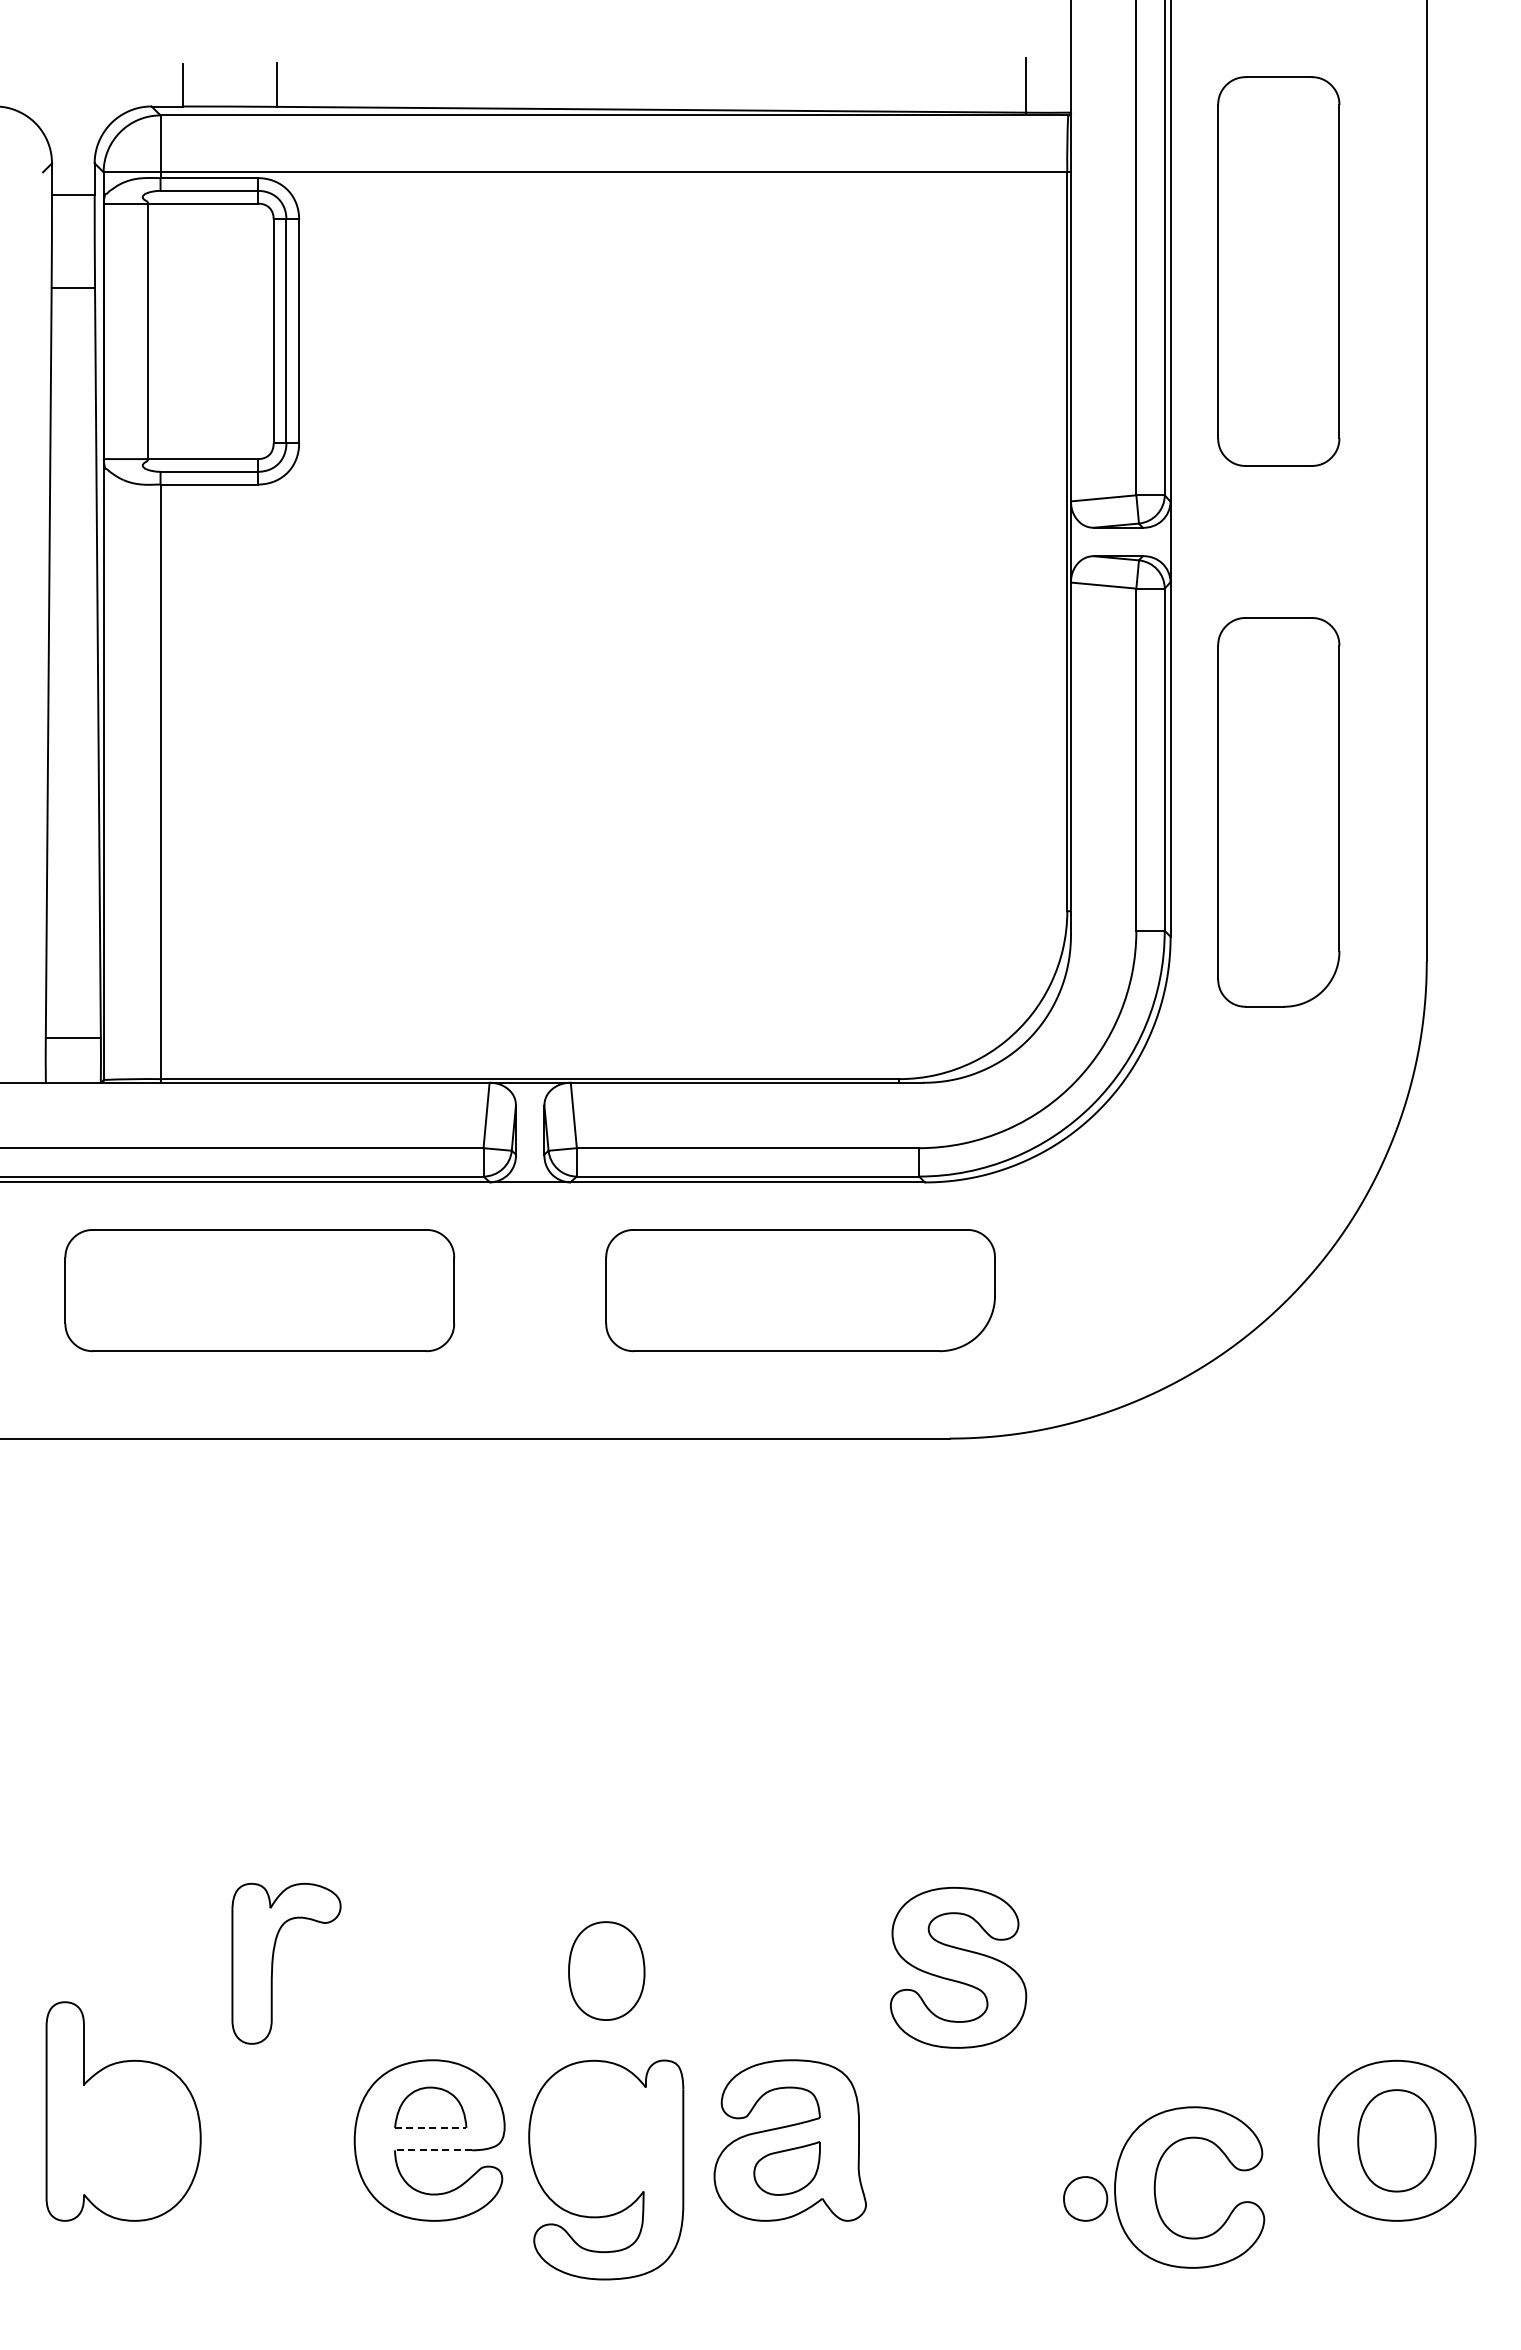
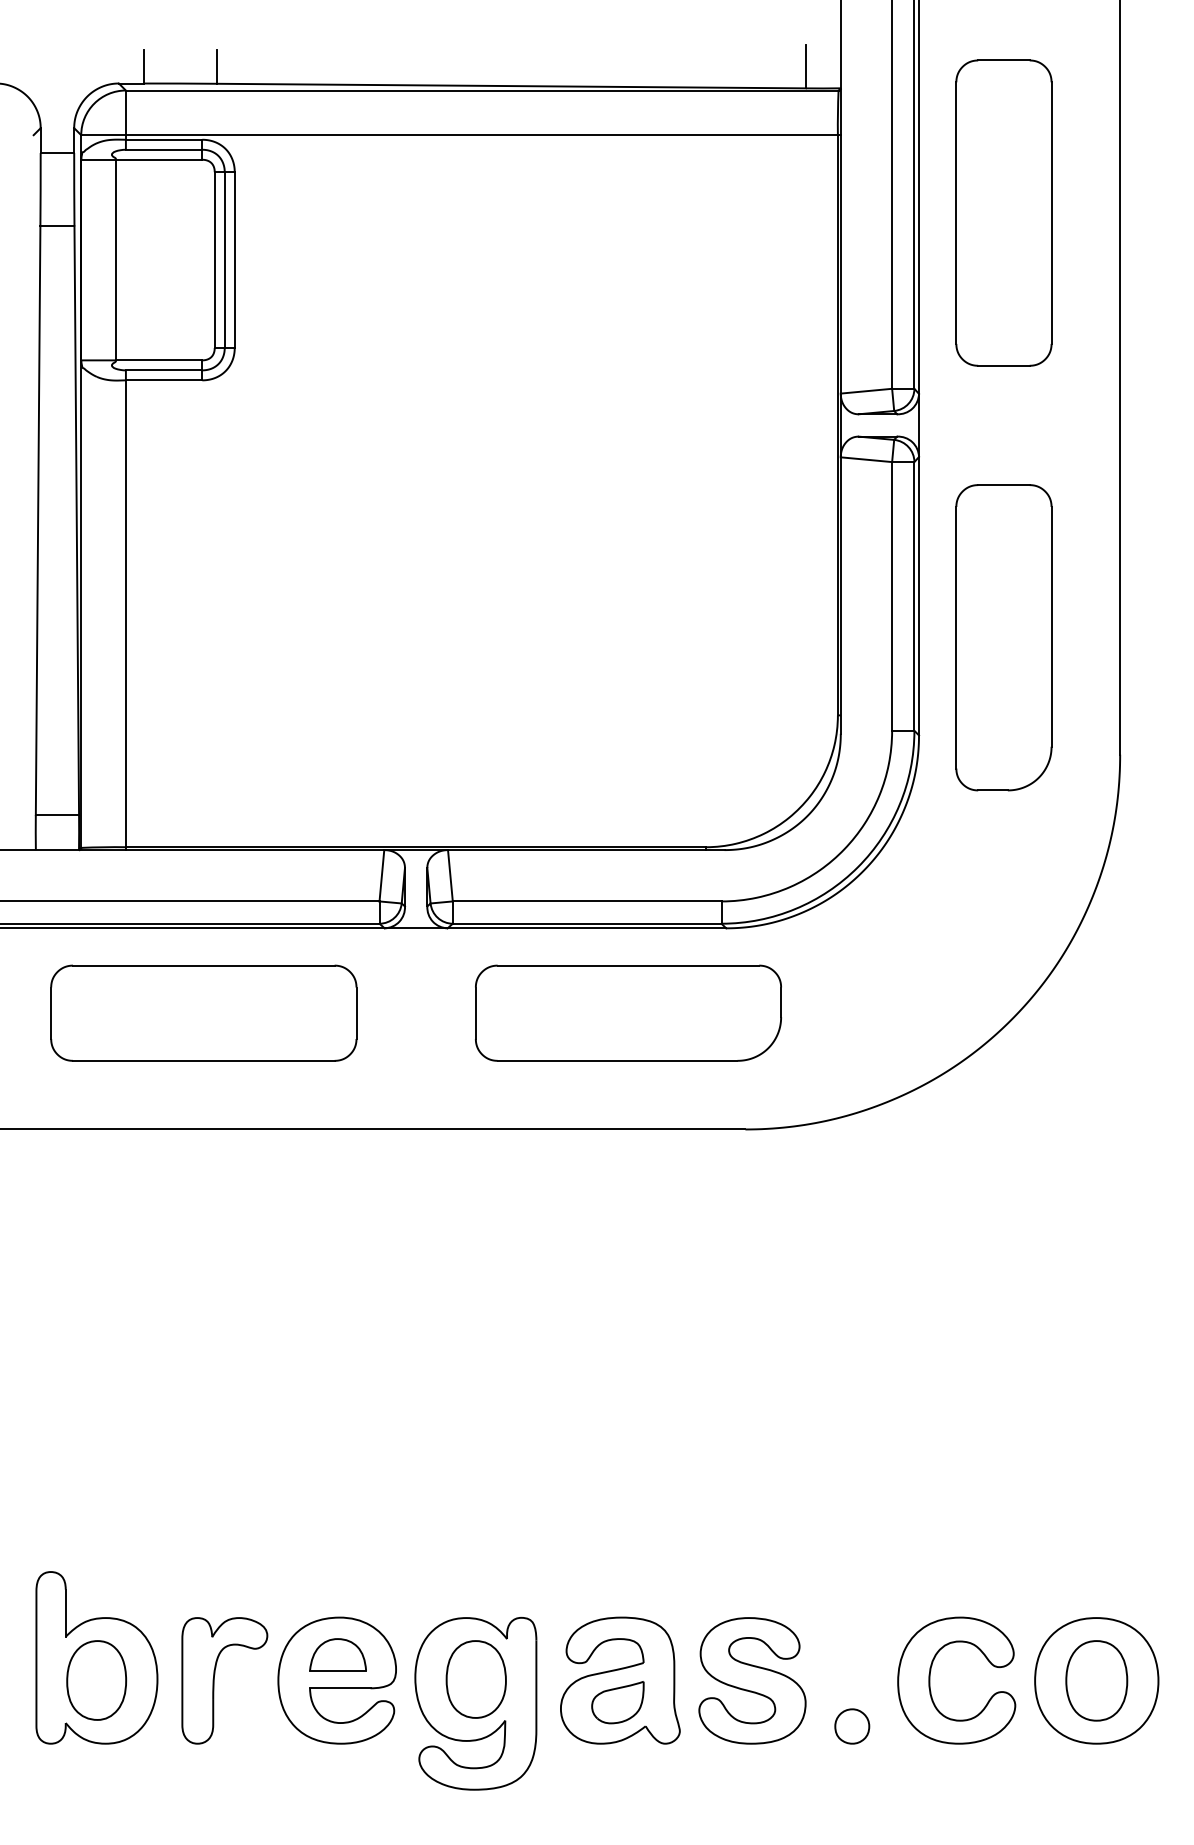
part: (273, 1963) -> (214, 1680), moved
part: (958, 1967) -> (752, 1680), moved
part: (606, 1970) -> (476, 1679), moved
line: (430, 2127) -> (337, 1670), dashed -> solid
part: (122, 2140) -> (96, 1680), added
line: (433, 2150) -> (340, 1688), dashed -> solid
part: (1156, 2180) -> (930, 1675), moved

